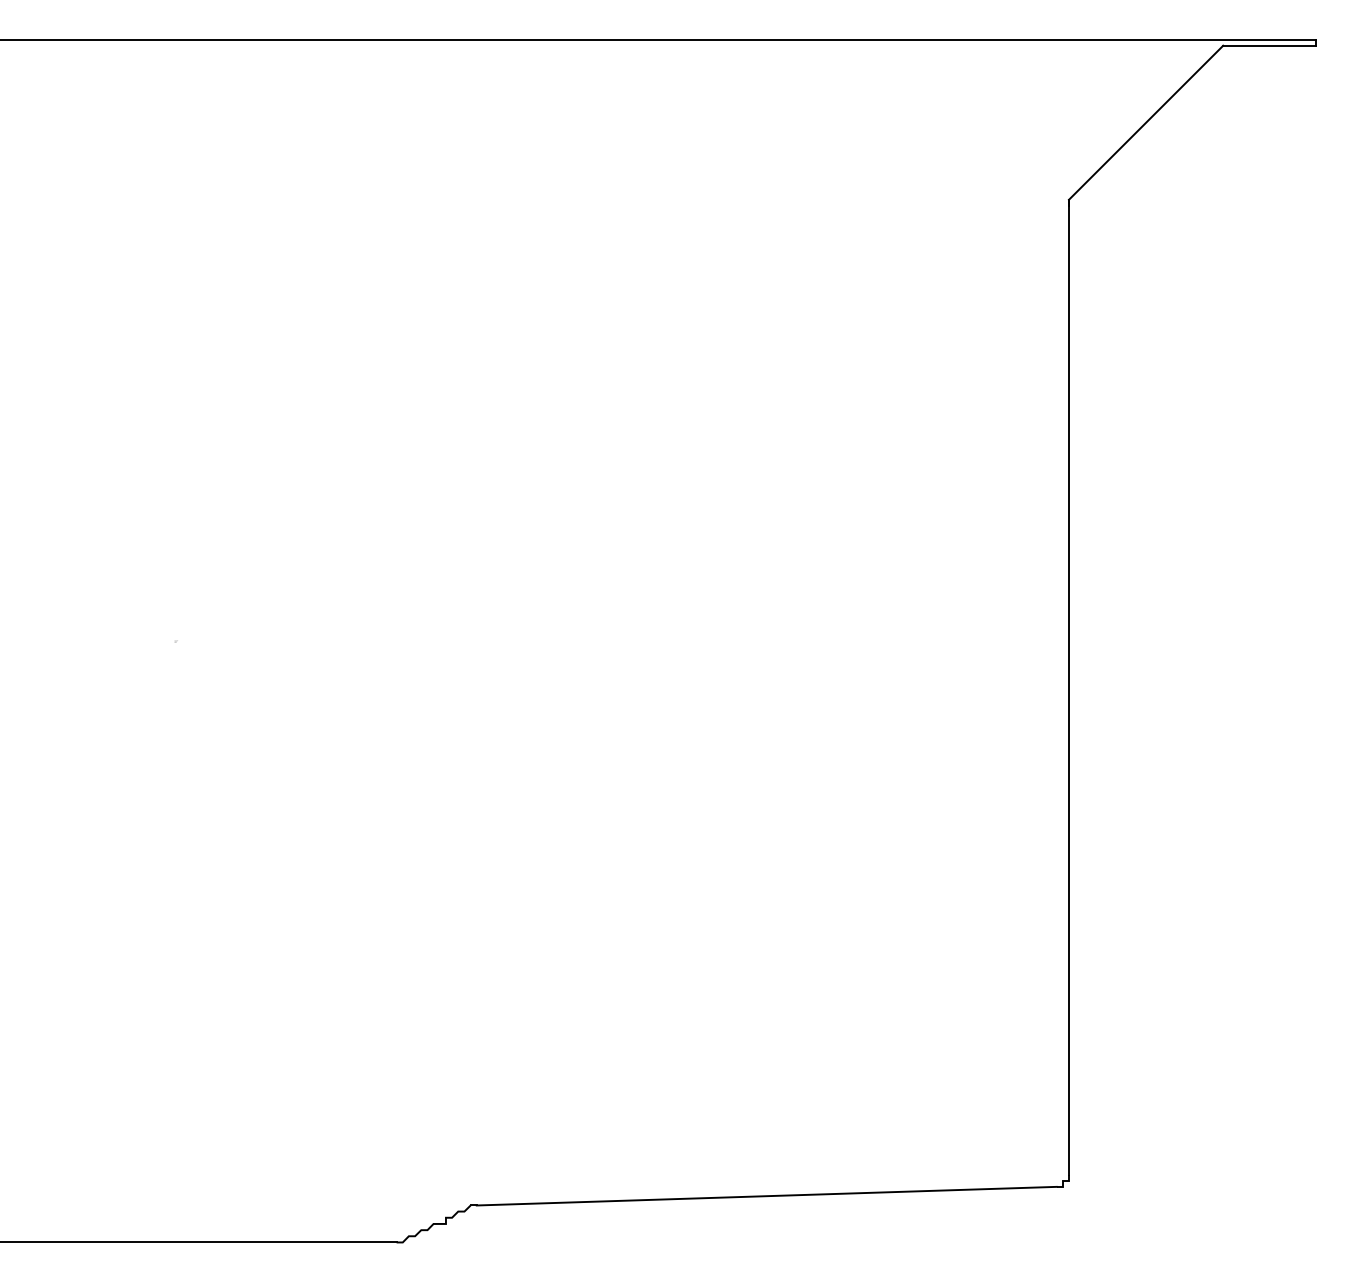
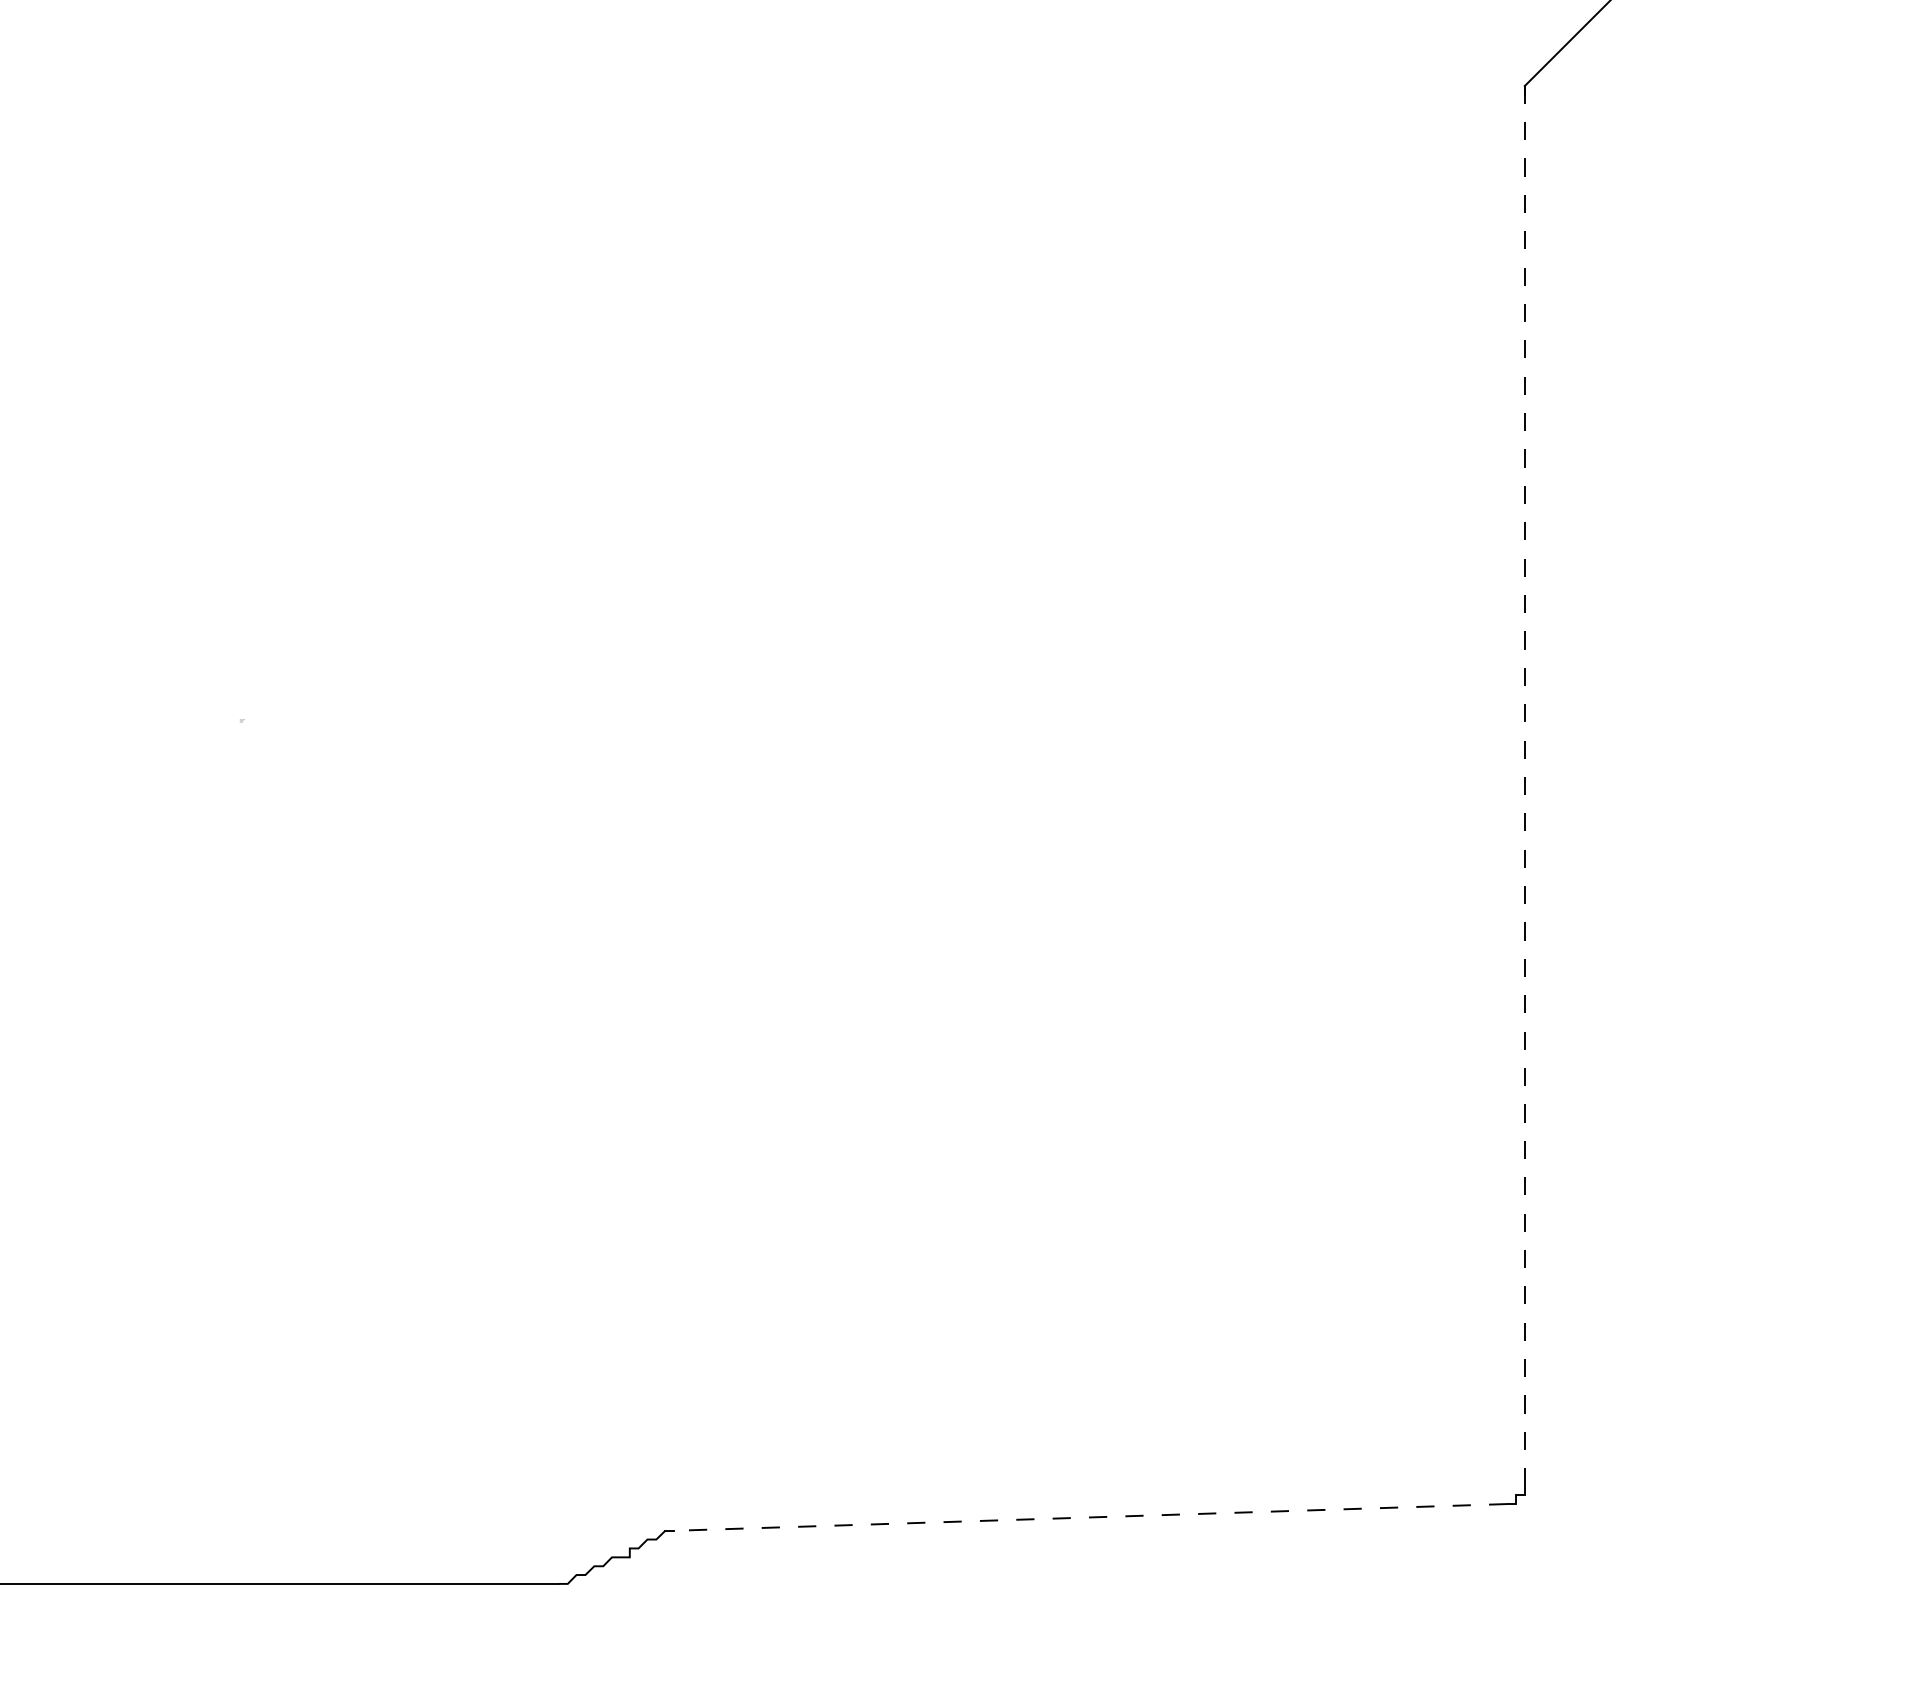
line: (1068, 686) -> (1524, 785), solid -> dashed
line: (766, 1196) -> (1090, 1517), solid -> dashed

